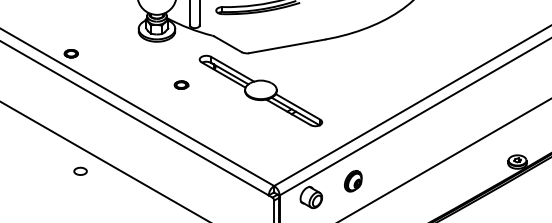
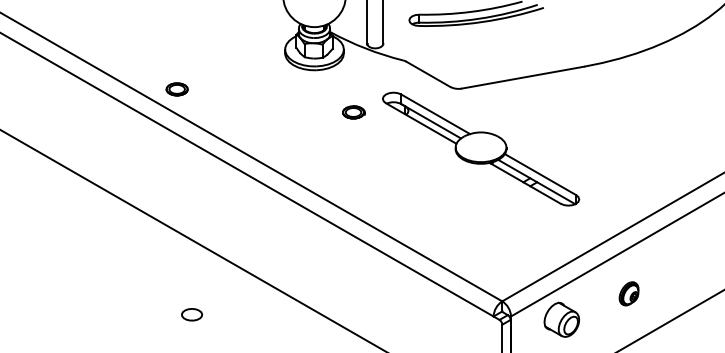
part: (181, 84) -> (353, 111), moved
part: (80, 170) -> (191, 313), moved
part: (353, 181) -> (629, 294), size x0.7

